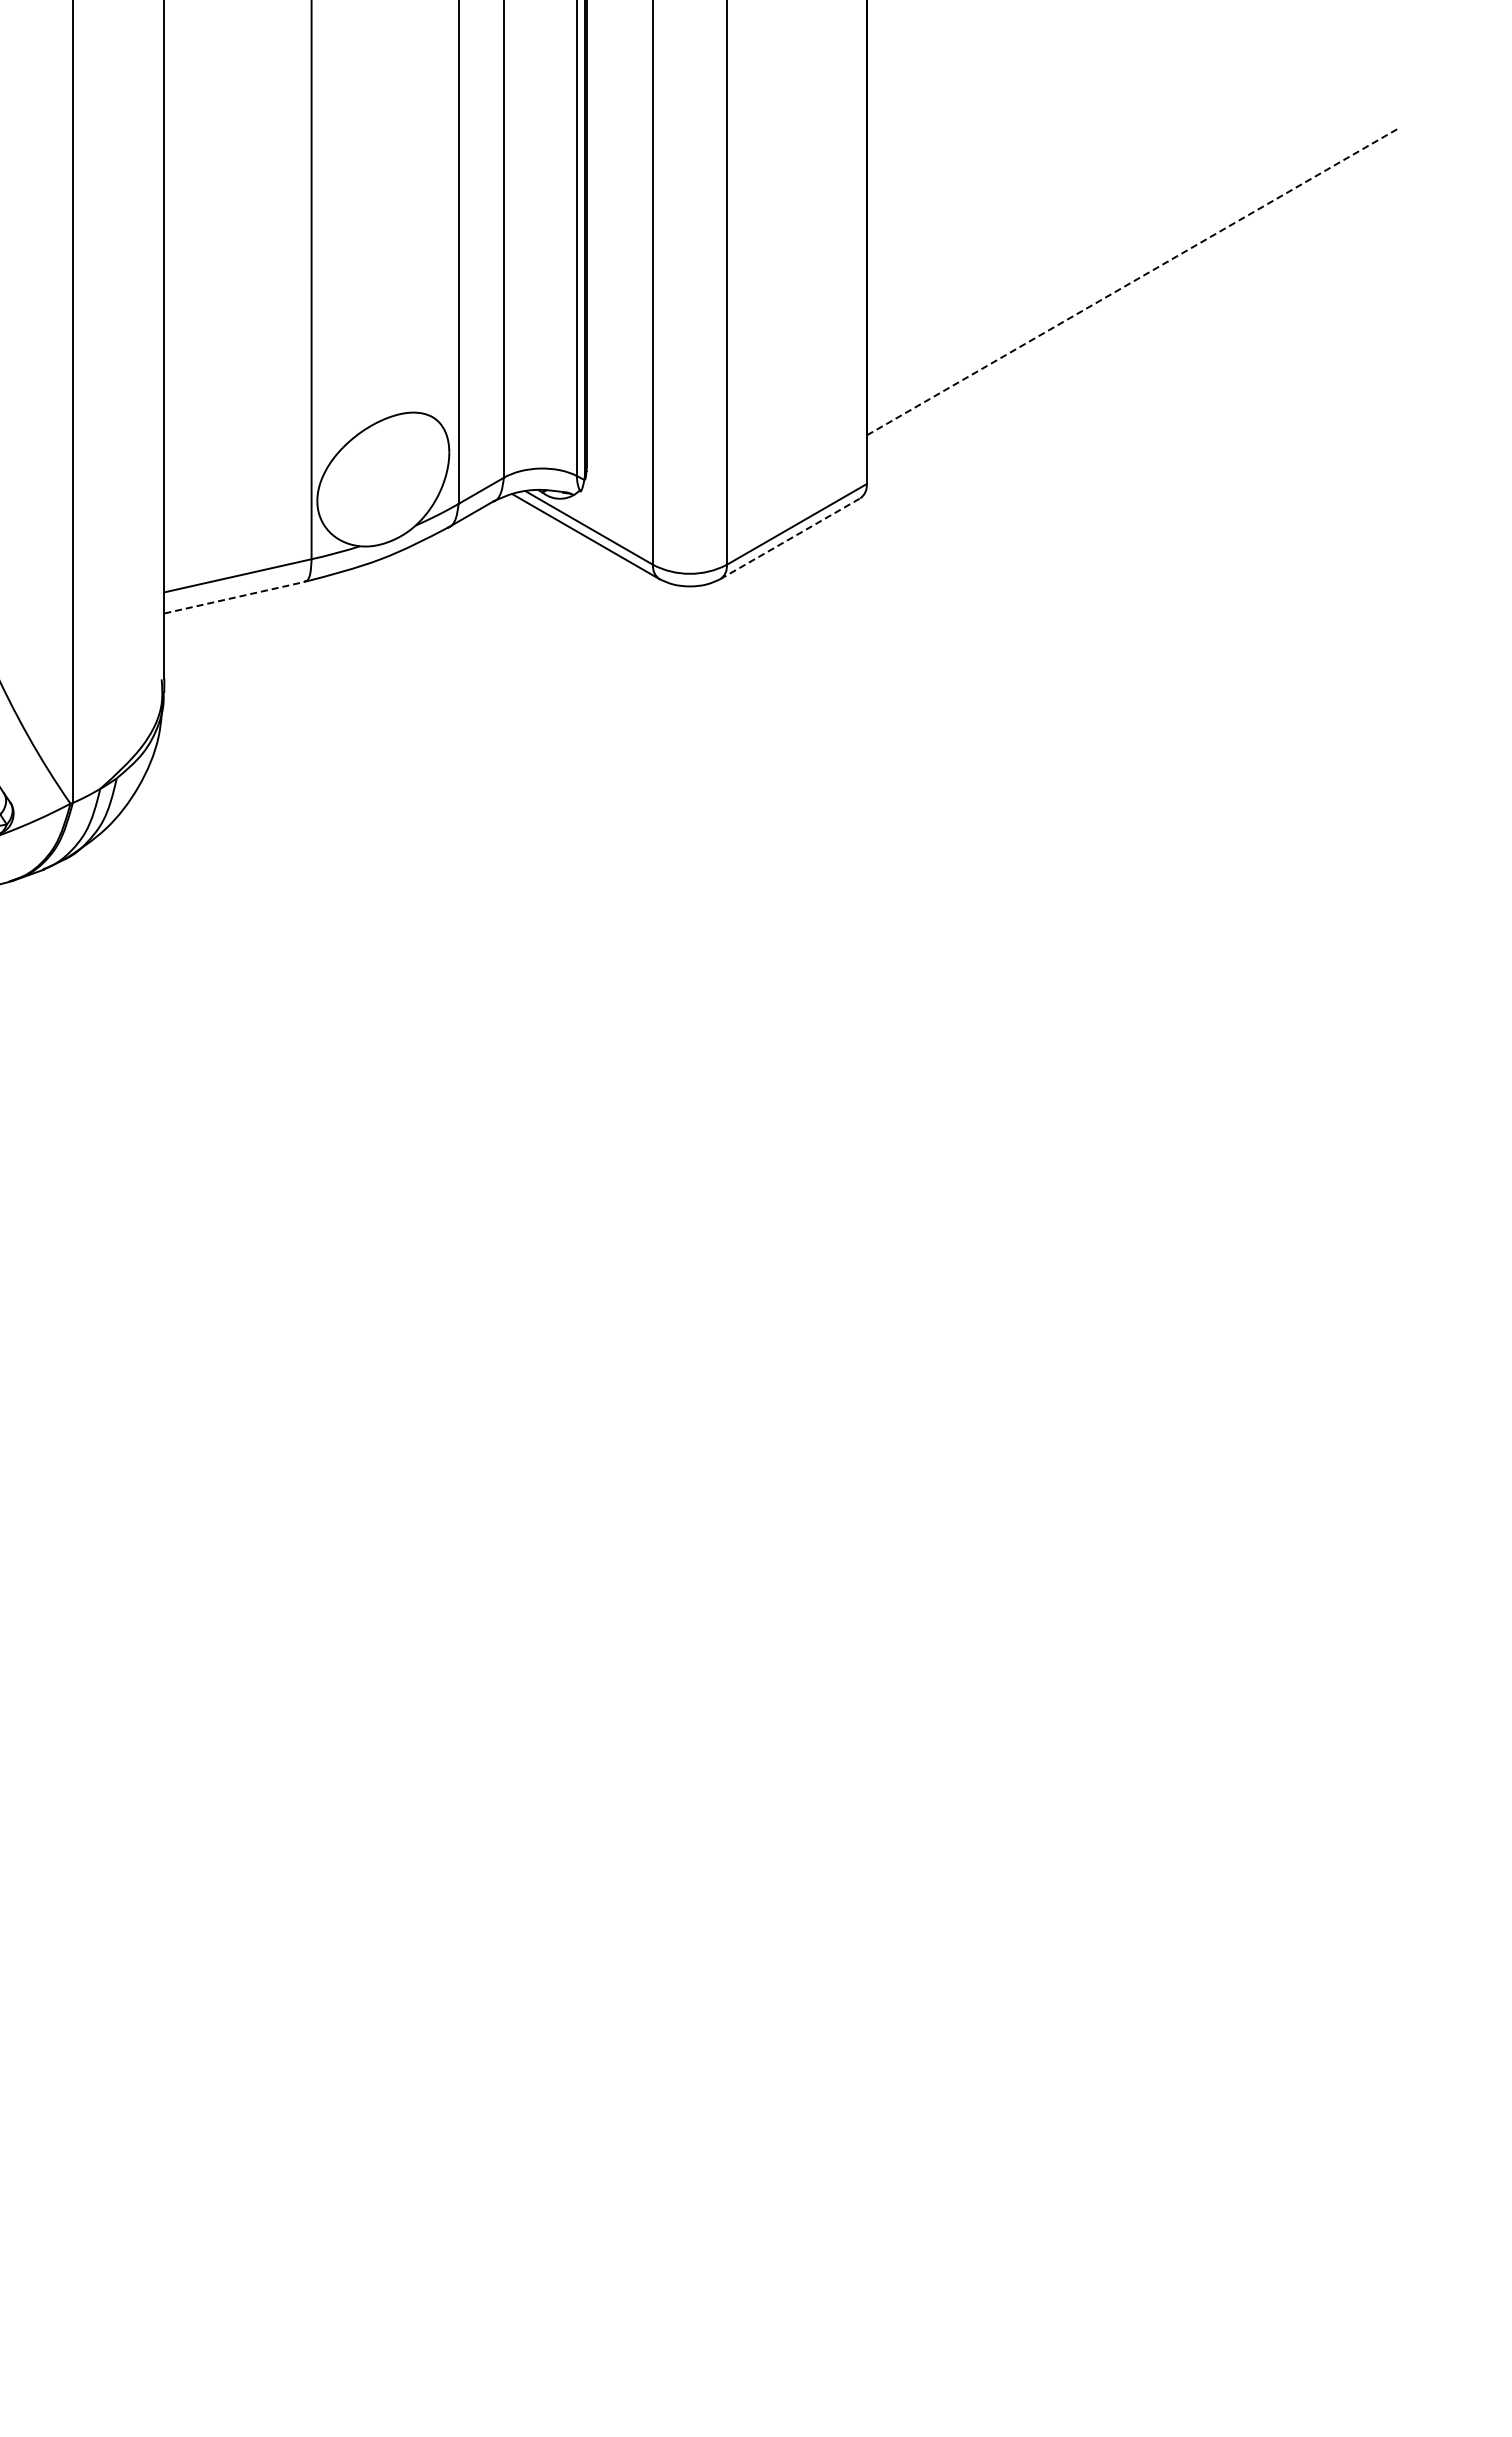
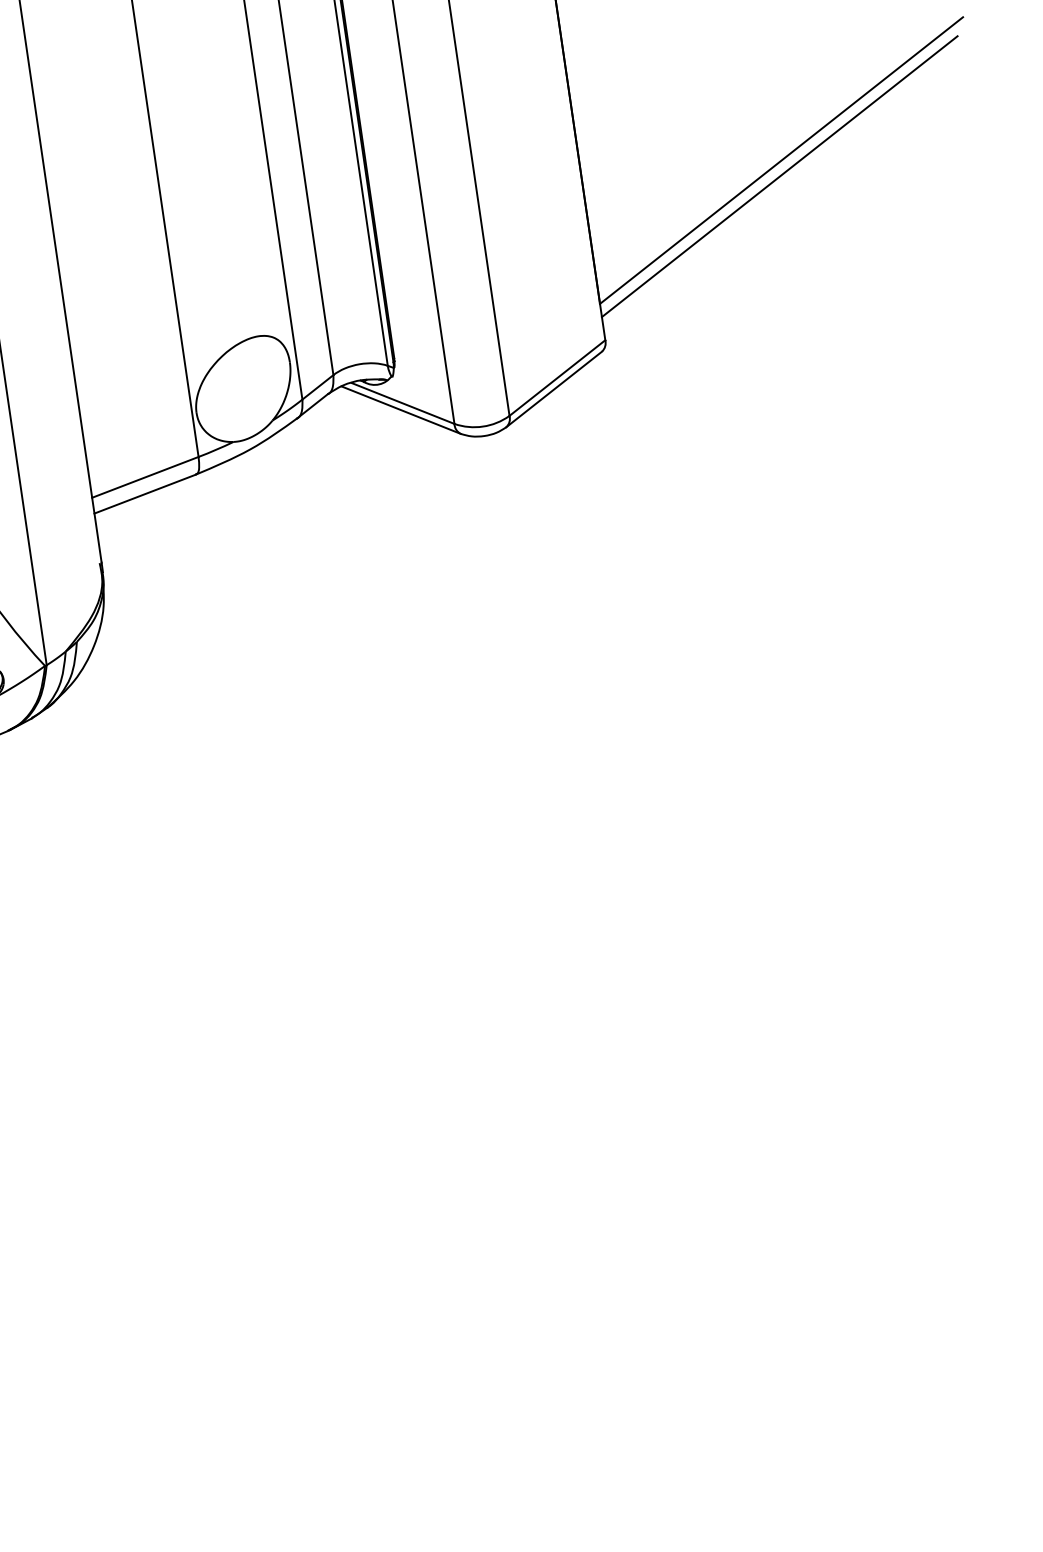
line: (1131, 282) -> (781, 160), dashed -> solid
line: (1126, 303) -> (779, 176), added
line: (790, 538) -> (554, 389), dashed -> solid
line: (234, 597) -> (145, 493), dashed -> solid

